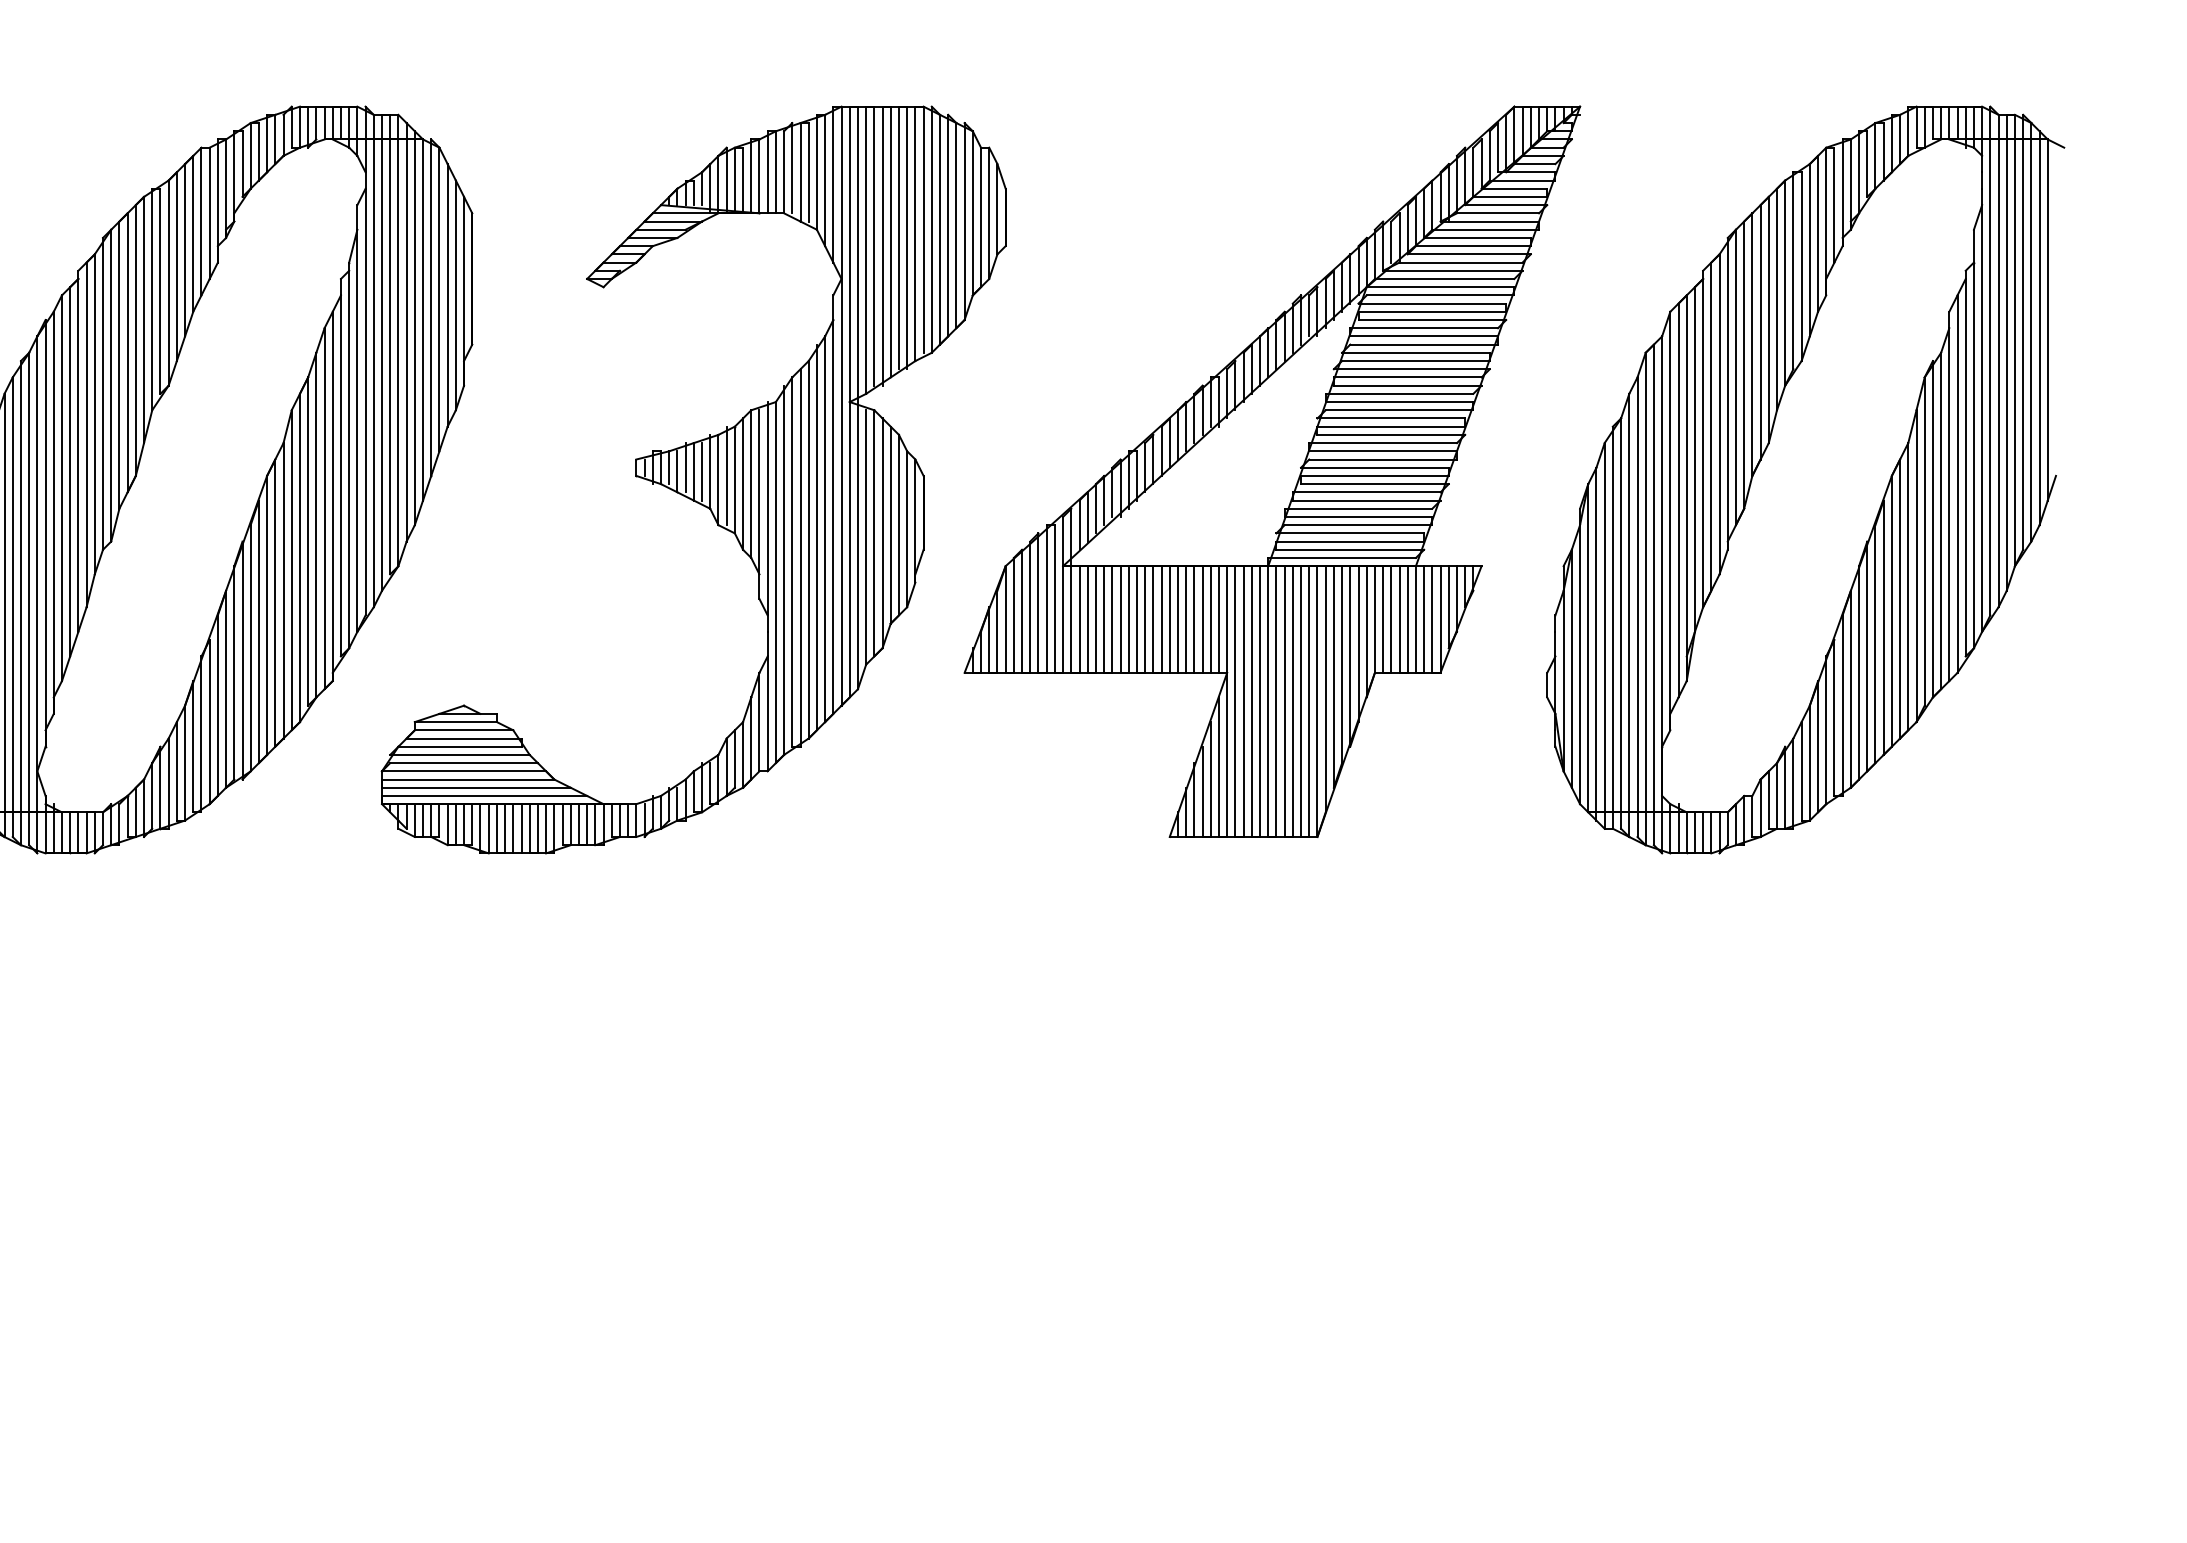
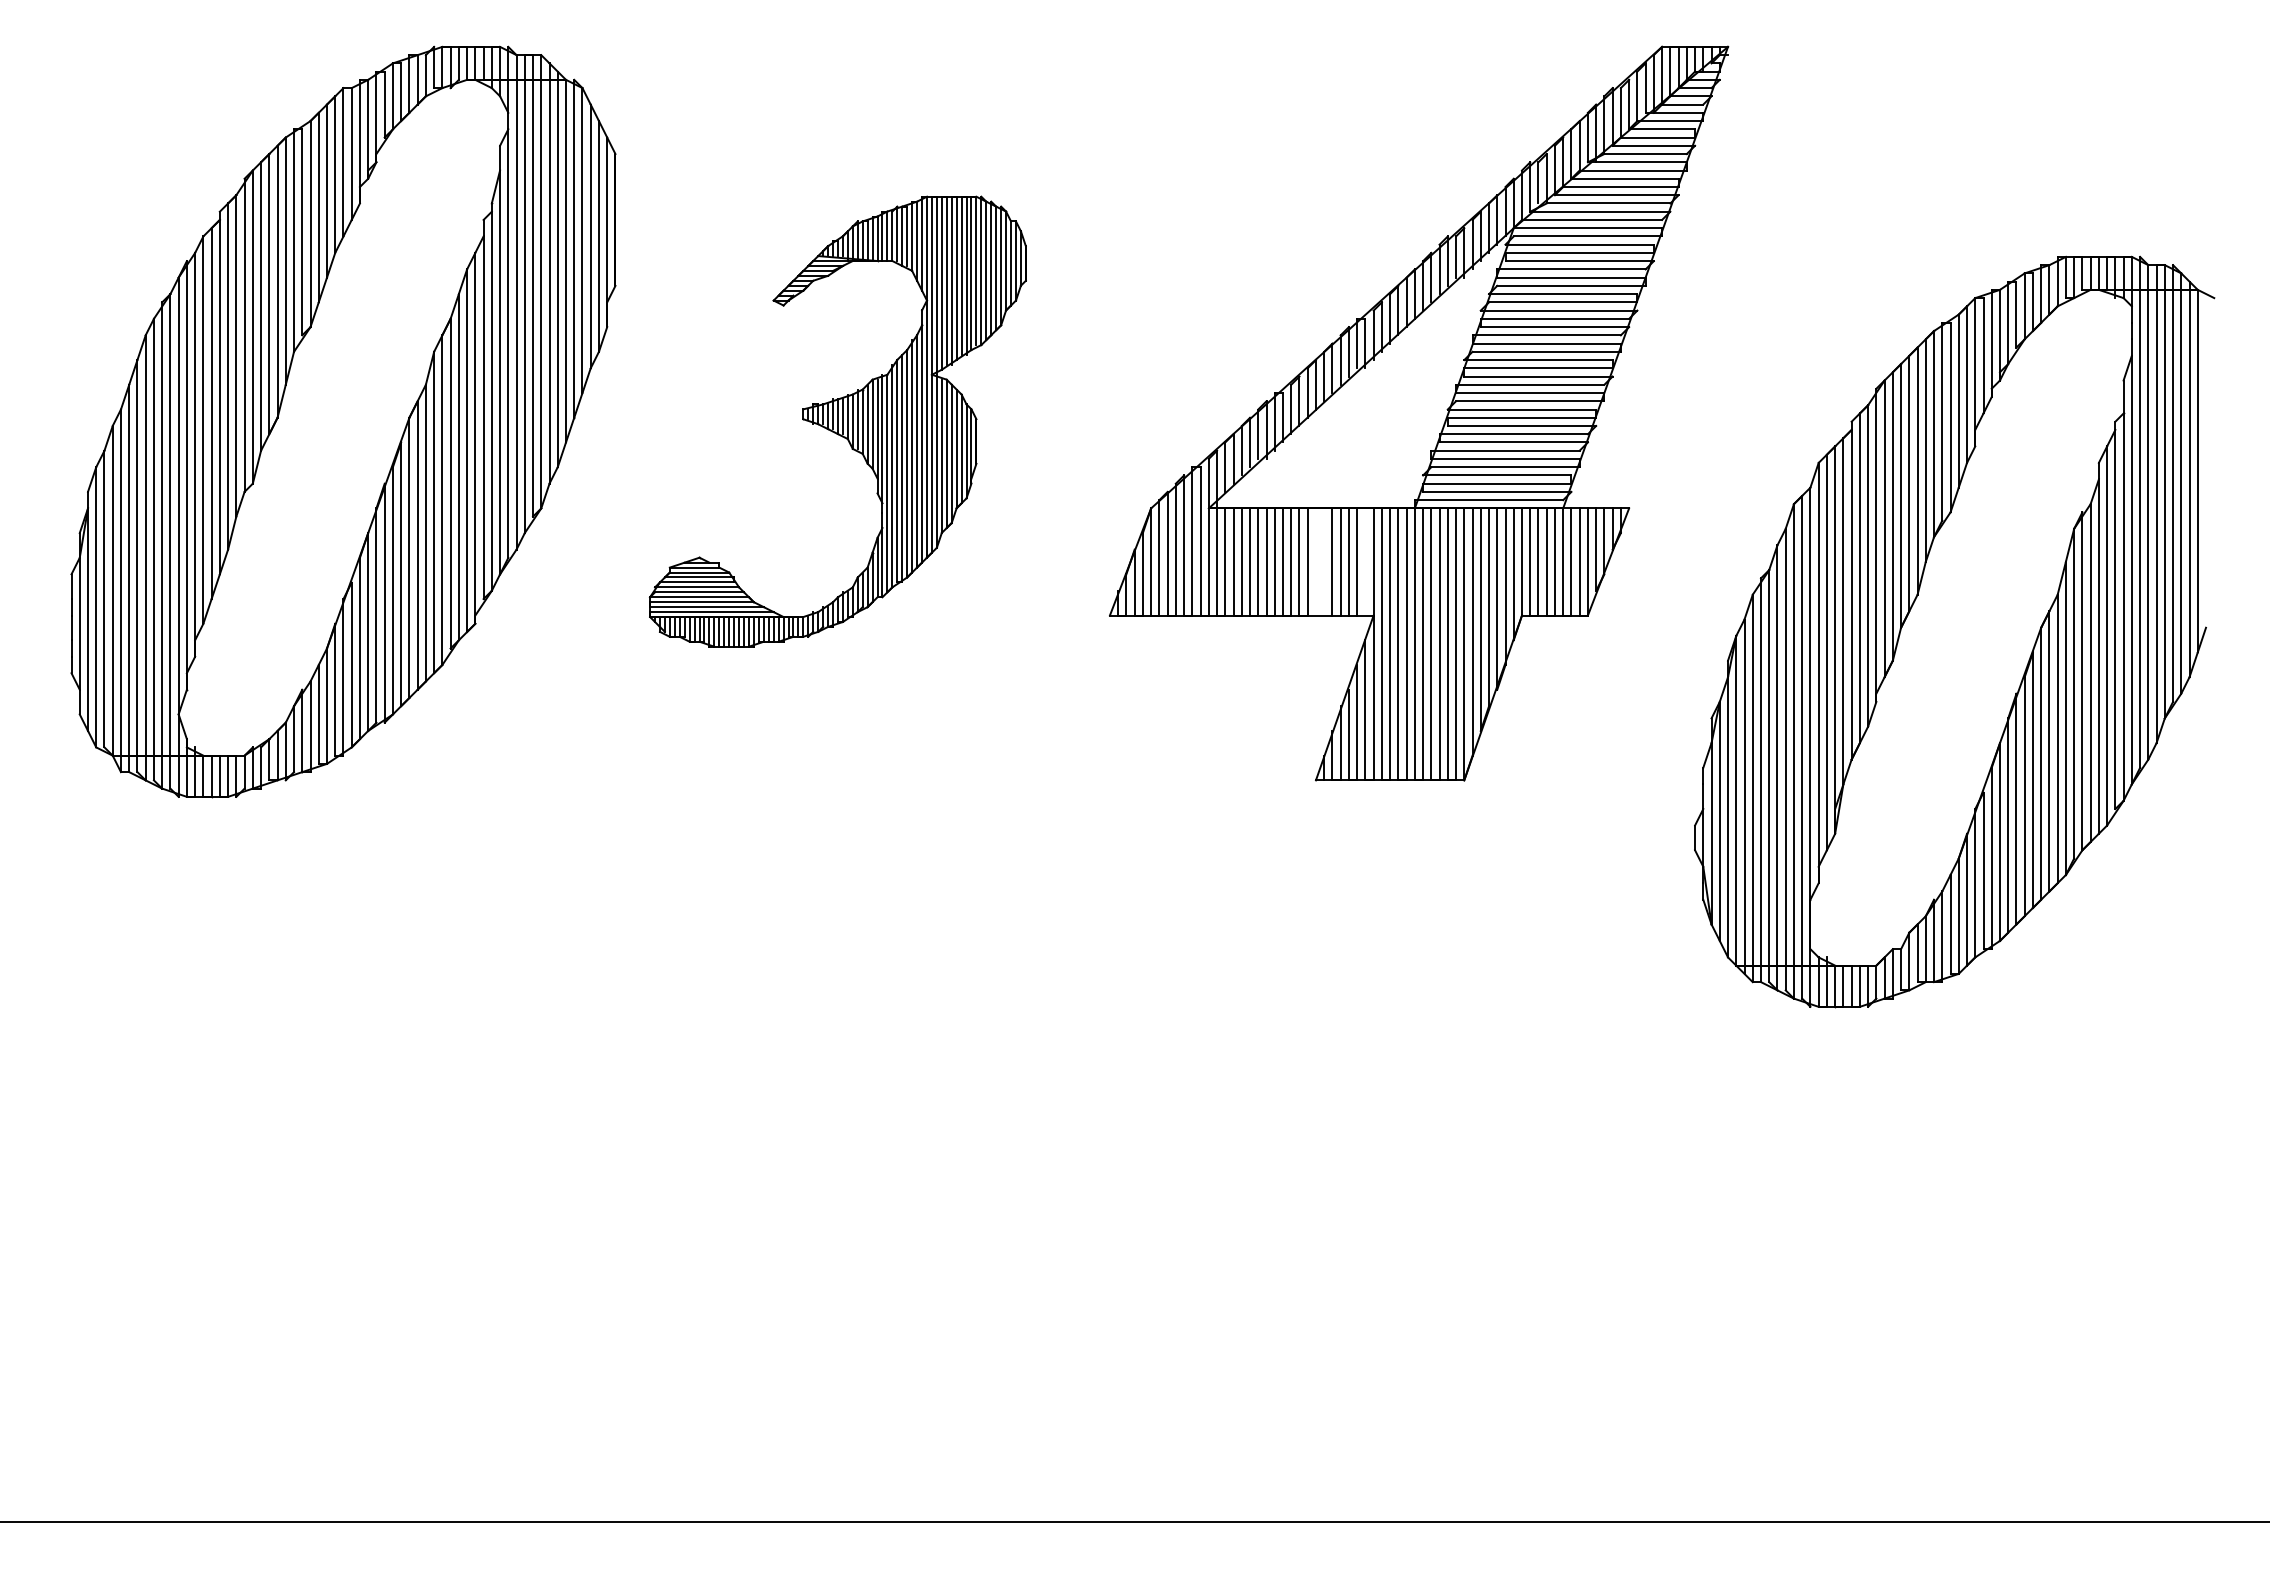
part: (693, 479) -> (837, 421), size x0.6
part: (1805, 479) -> (1954, 631), moved
line: (1169, 619) -> (1315, 561), removed
line: (1178, 619) -> (1324, 561), removed
line: (1219, 619) -> (1365, 561), removed

